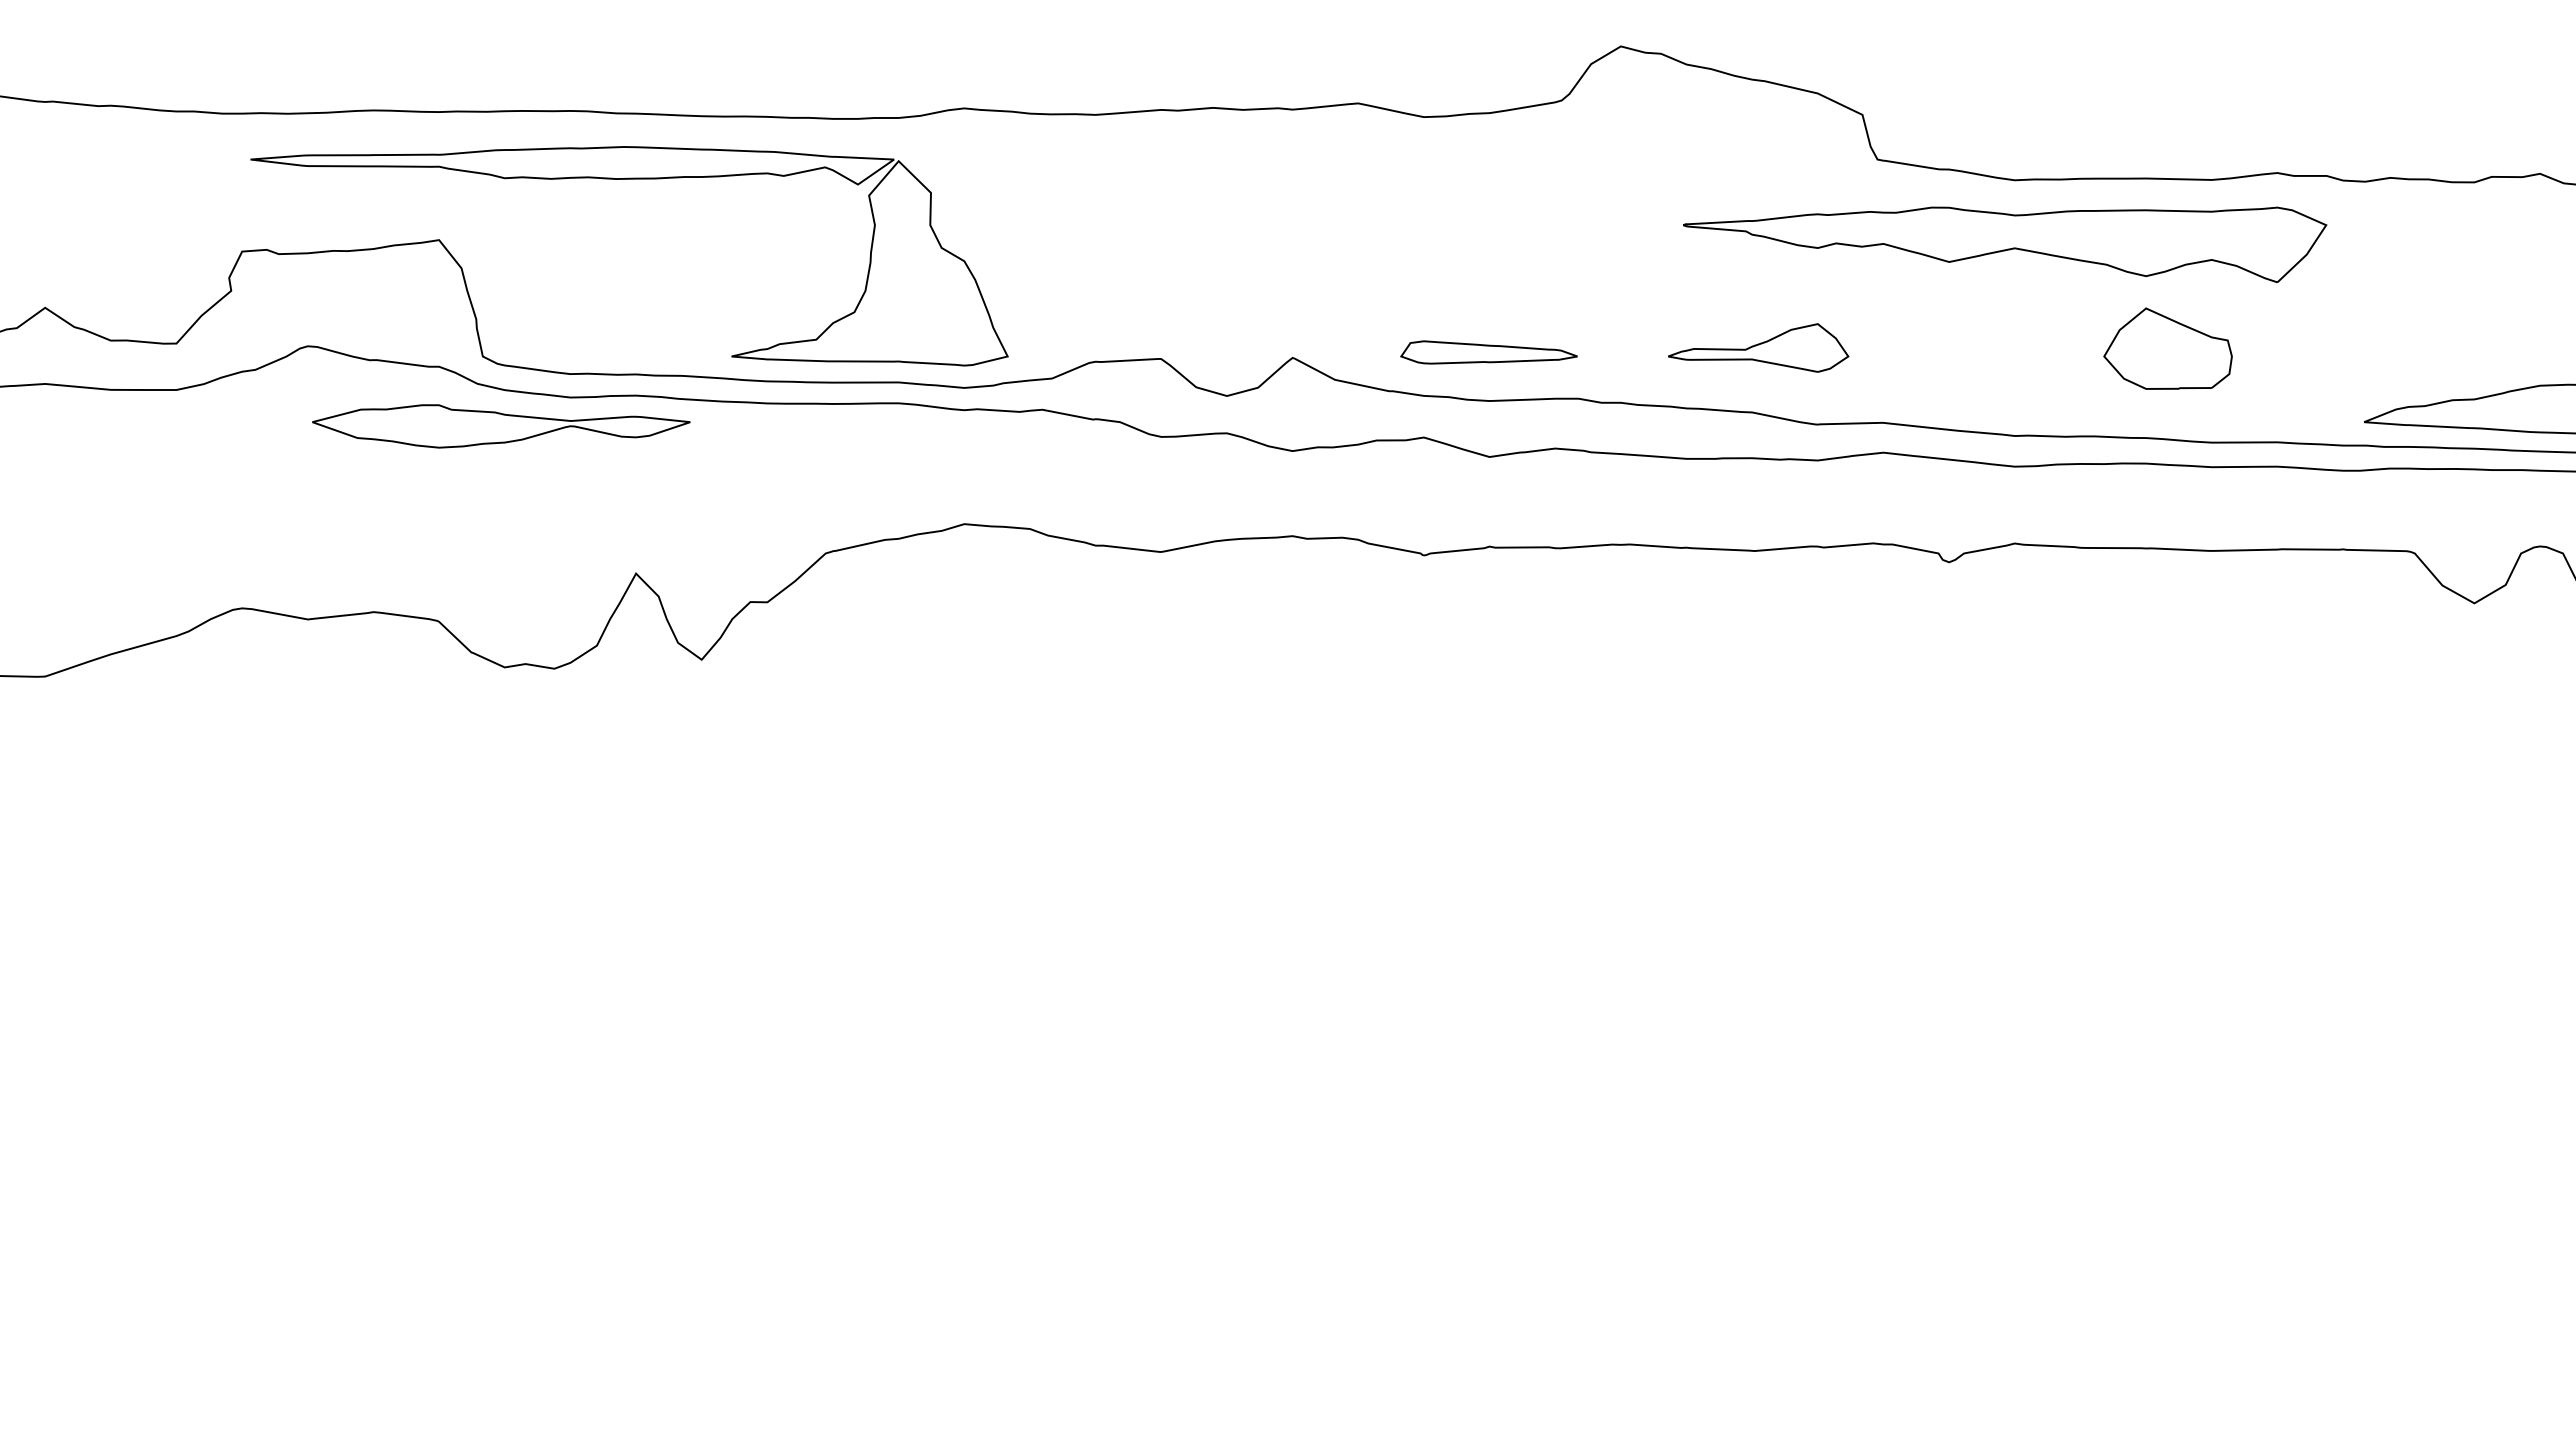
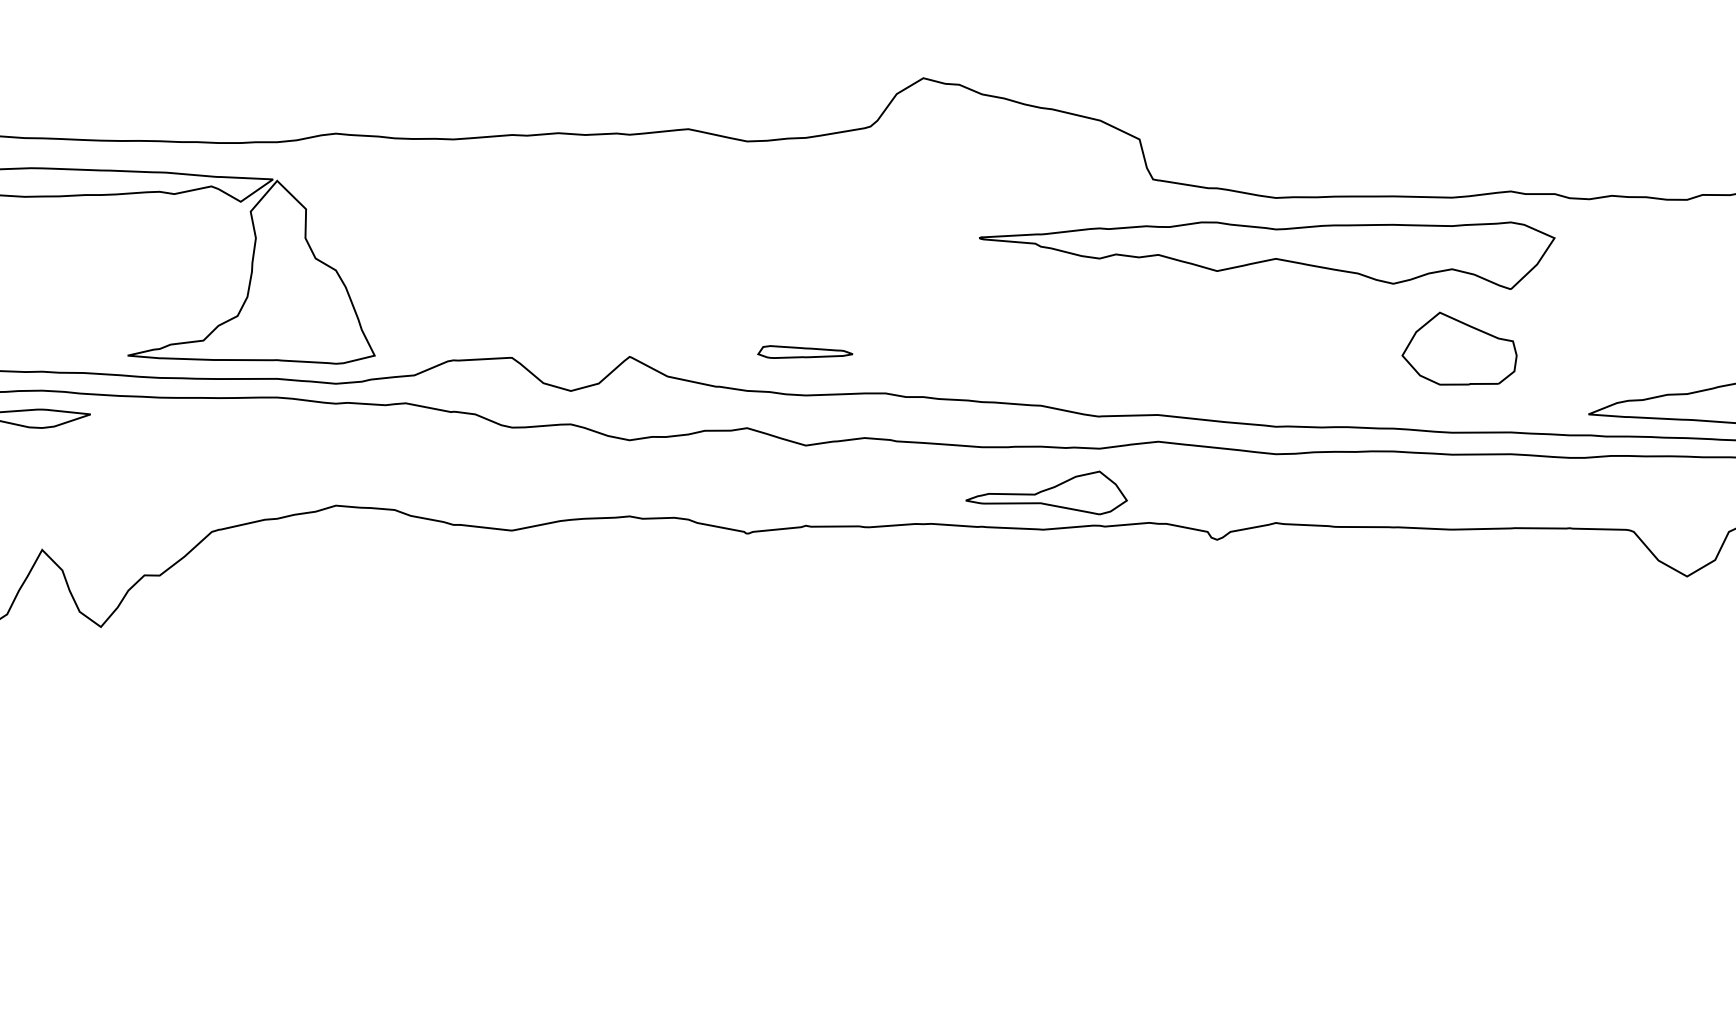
part: (1758, 347) -> (1046, 492), moved
part: (2167, 348) -> (1459, 348), moved
part: (1488, 352) -> (804, 352), size x0.6

